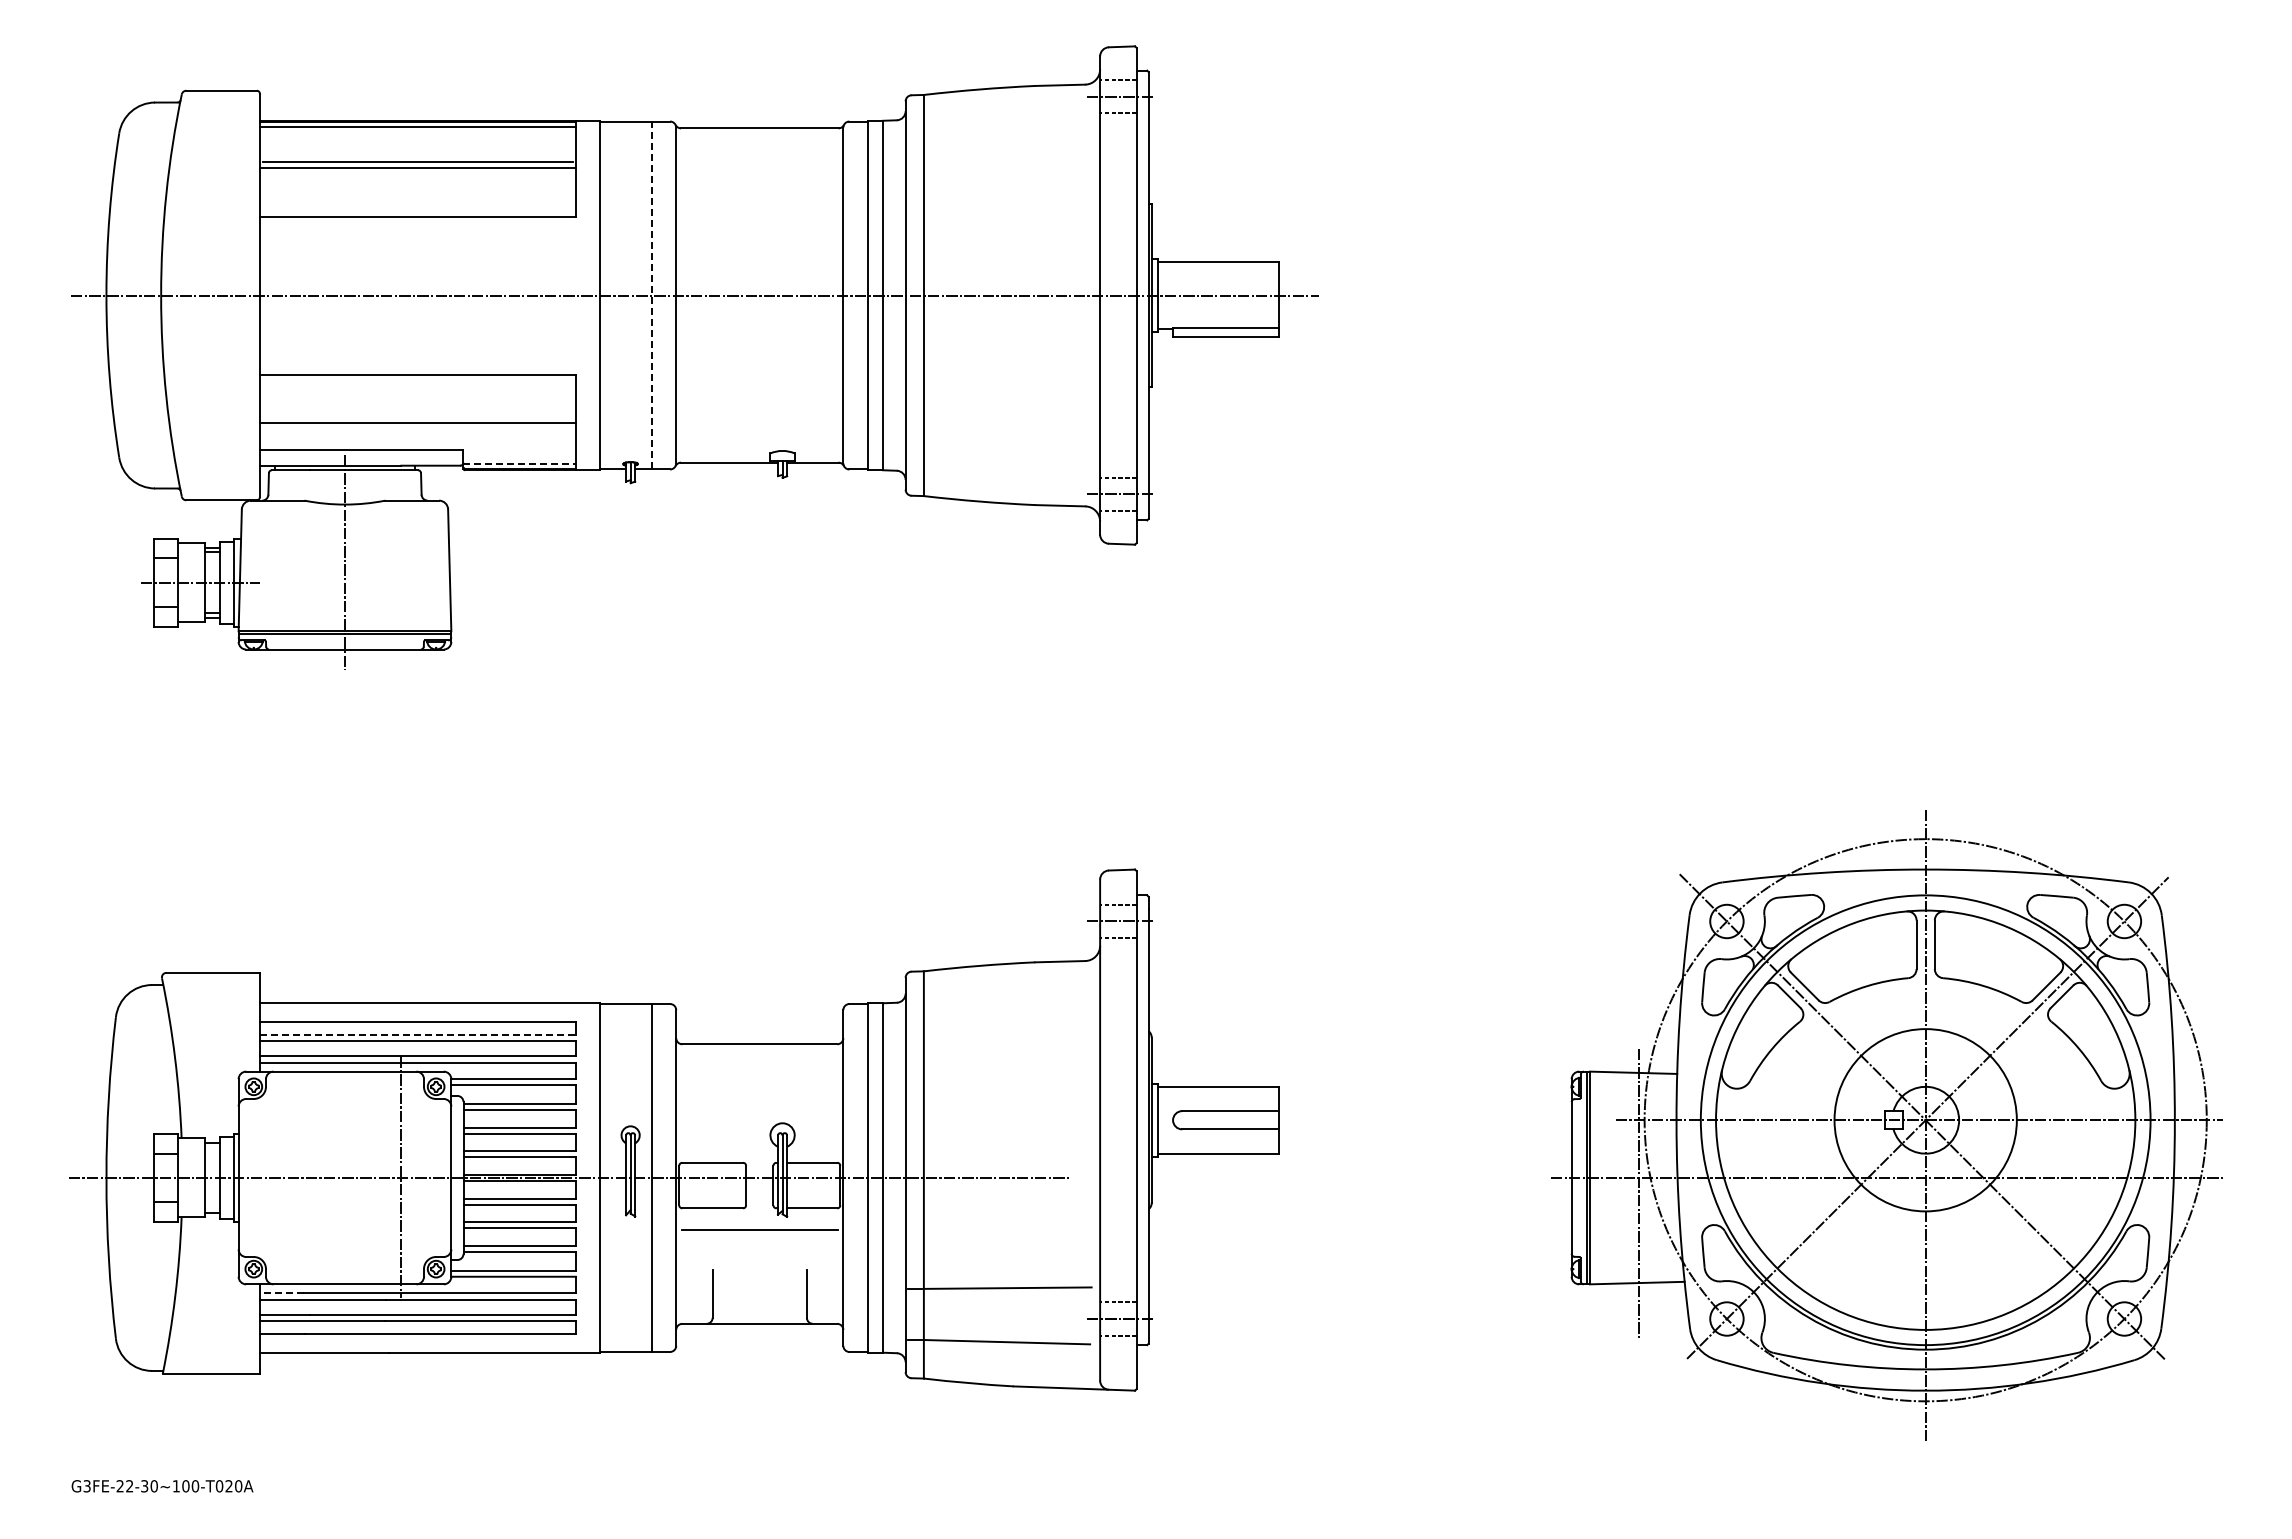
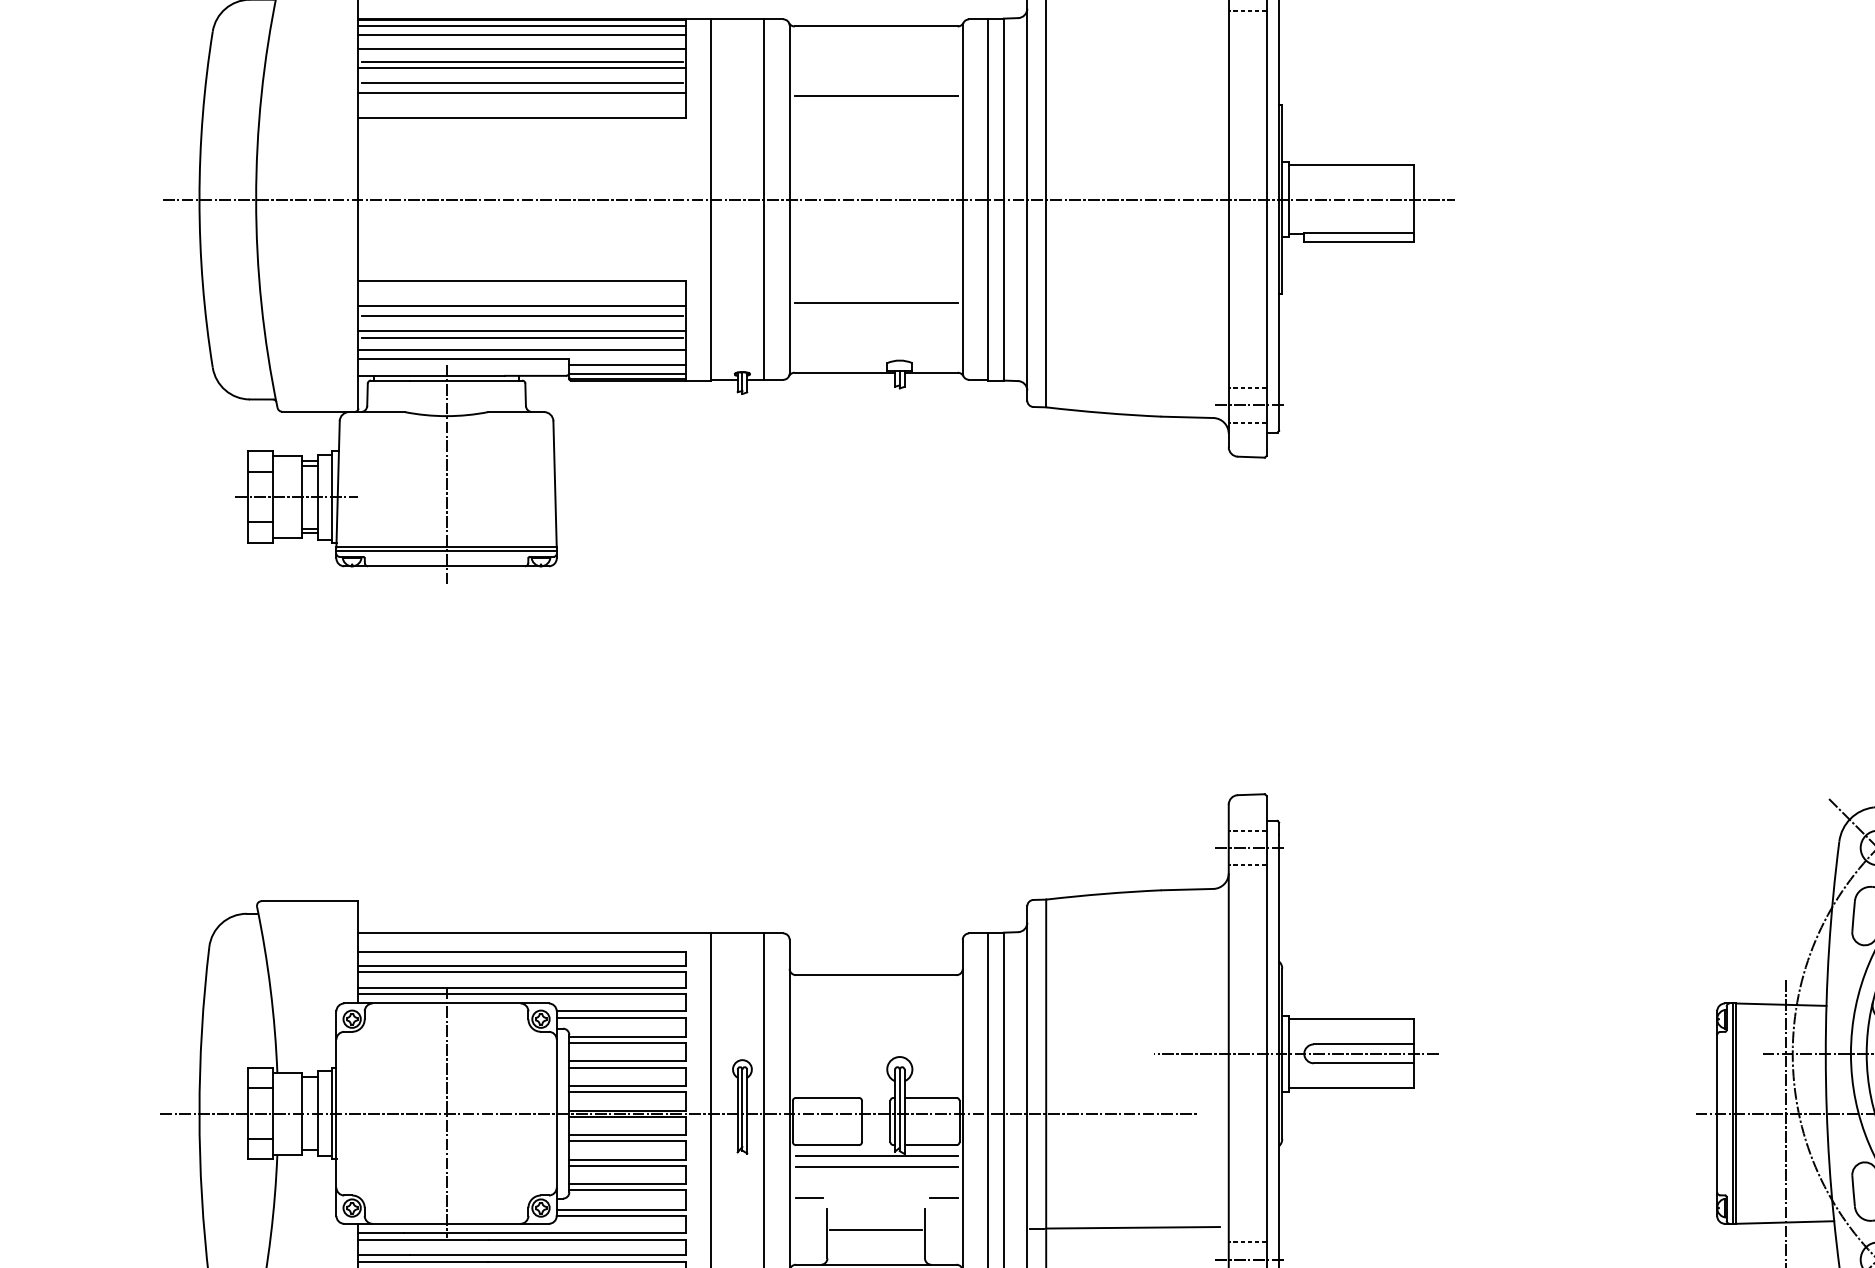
line: (417, 136) -> (521, 34), added
line: (417, 149) -> (521, 48), added
line: (417, 182) -> (521, 82), added
line: (417, 192) -> (521, 92), added
line: (759, 195) -> (875, 95), added
line: (651, 295) -> (764, 199), dashed -> solid
line: (759, 395) -> (875, 303), added
line: (417, 398) -> (521, 306), added
line: (417, 408) -> (521, 316), added
line: (417, 428) -> (521, 337), added
line: (417, 441) -> (521, 350), added
line: (519, 454) -> (627, 364), added
line: (520, 463) -> (628, 373), dashed -> solid
line: (418, 1035) -> (522, 966), dashed -> solid
line: (1165, 1120) -> (1296, 1054), added
line: (400, 1177) -> (446, 1113), moved
line: (759, 1219) -> (875, 1156), added
line: (694, 1259) -> (808, 1198), added
line: (824, 1259) -> (943, 1198), added
line: (759, 1290) -> (875, 1230), added
line: (281, 1293) -> (380, 1233), dashed -> solid

